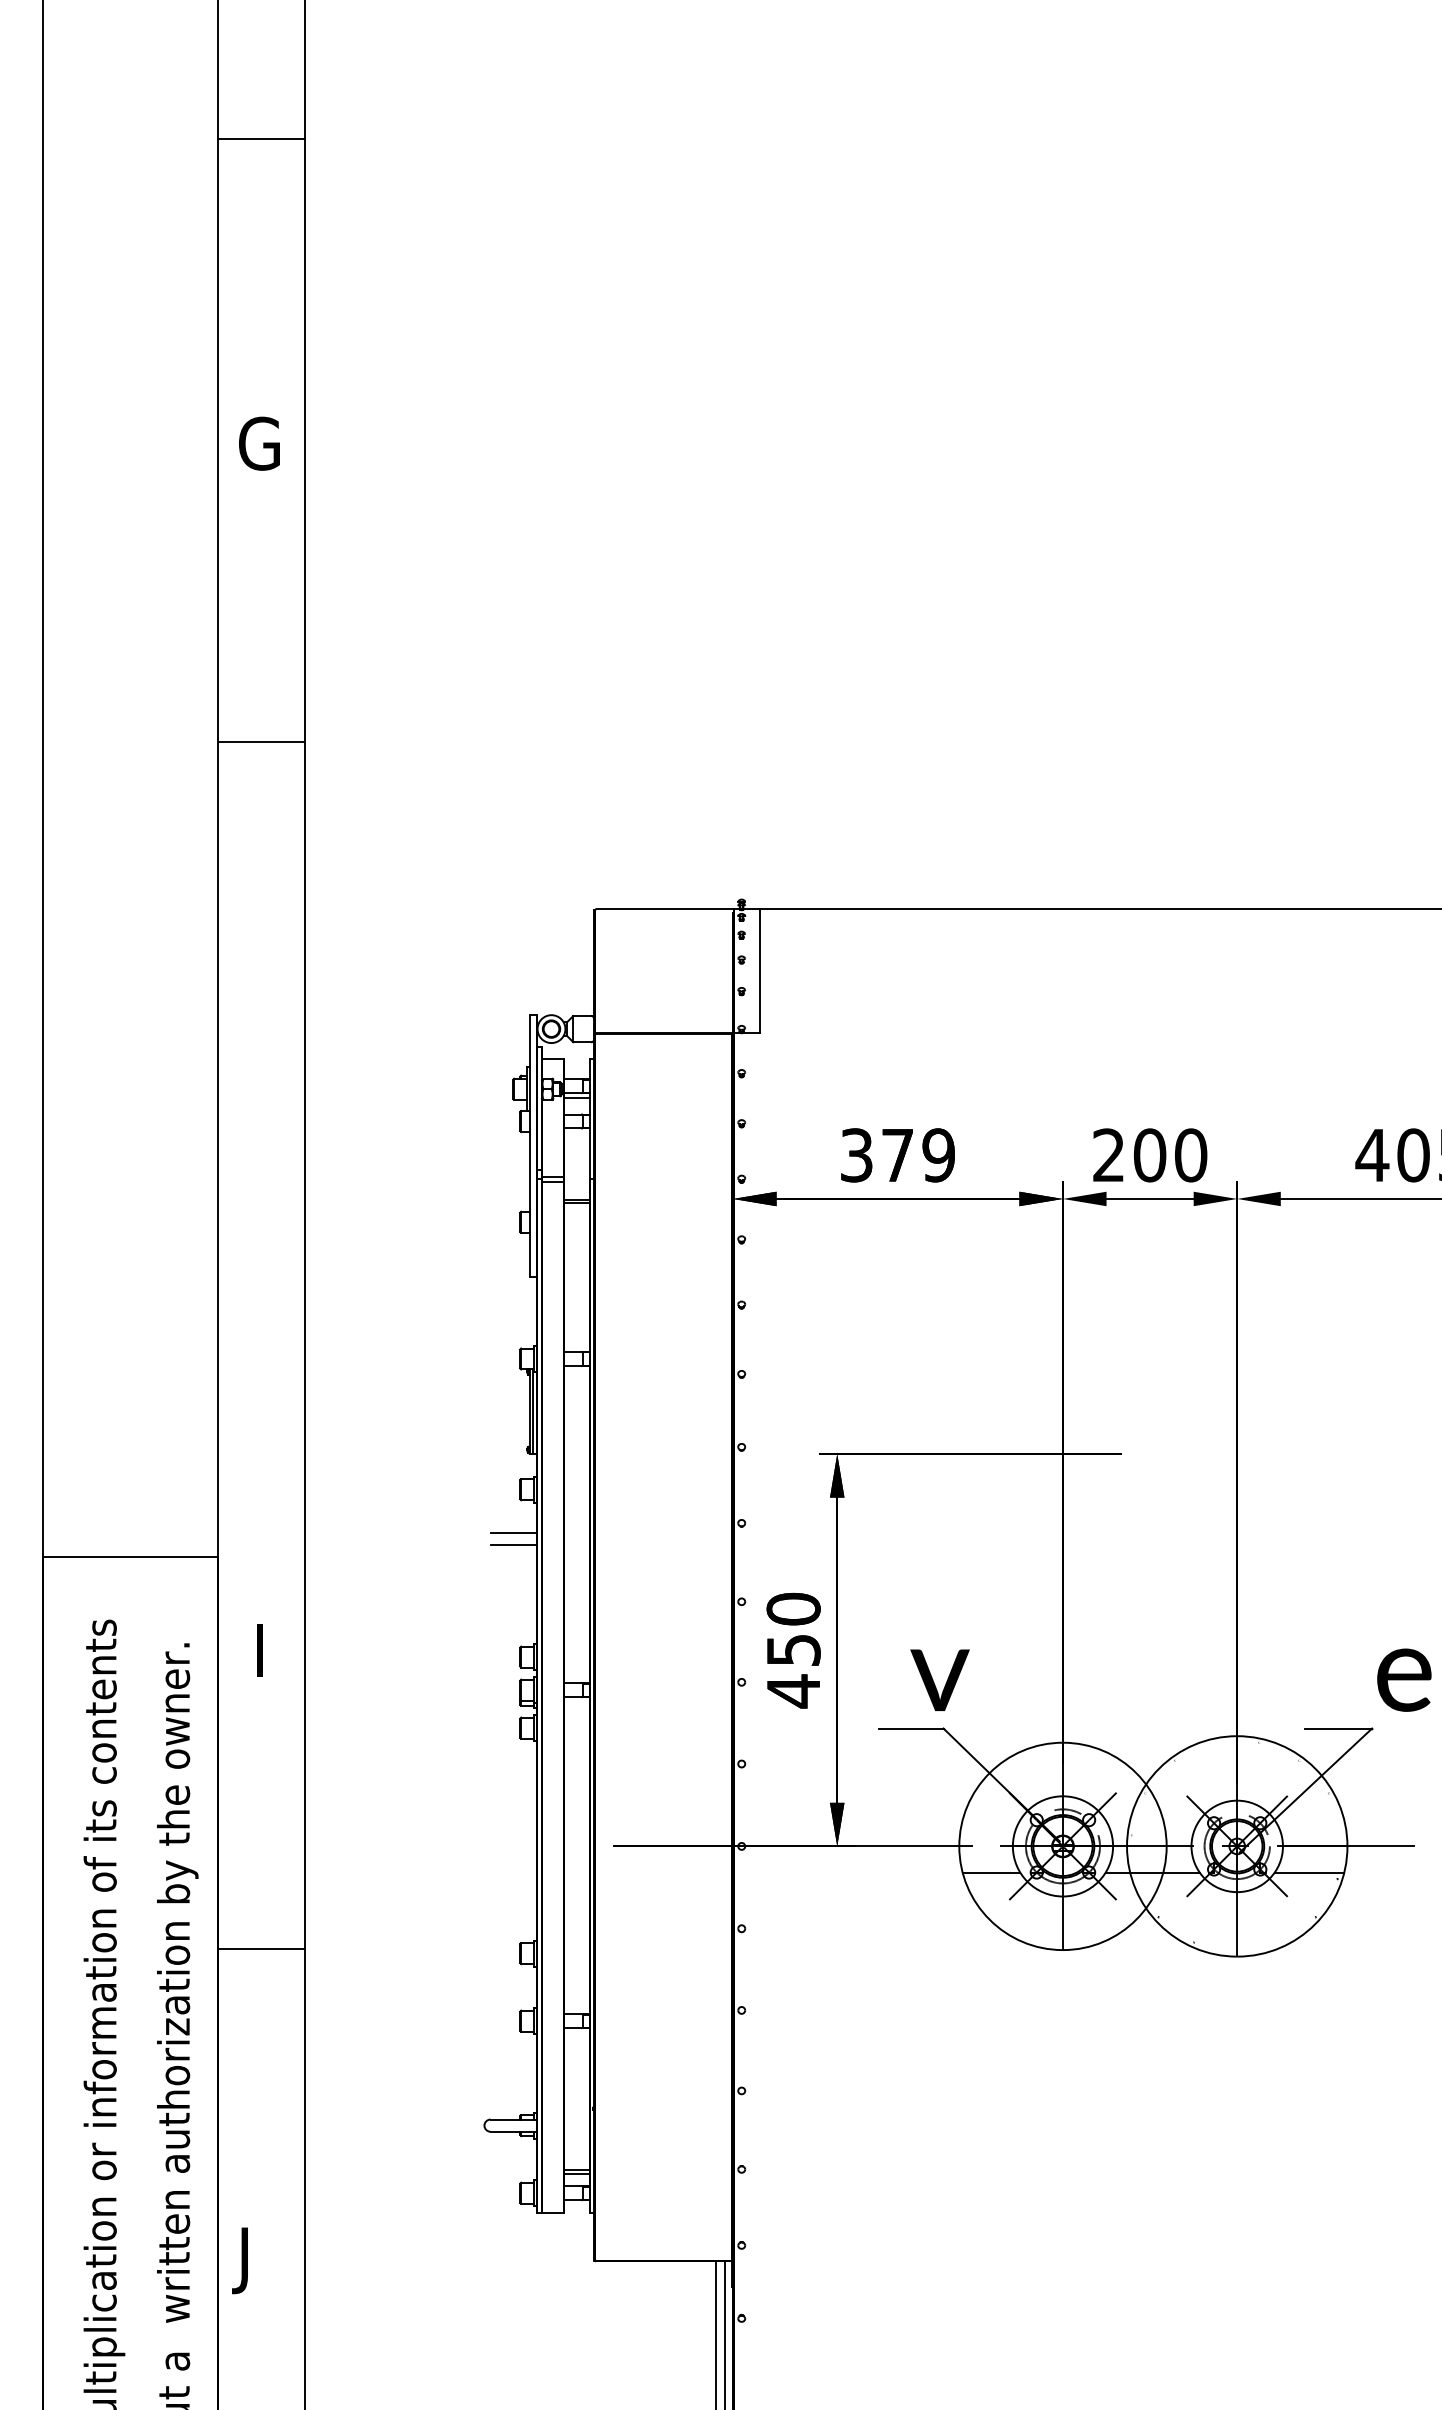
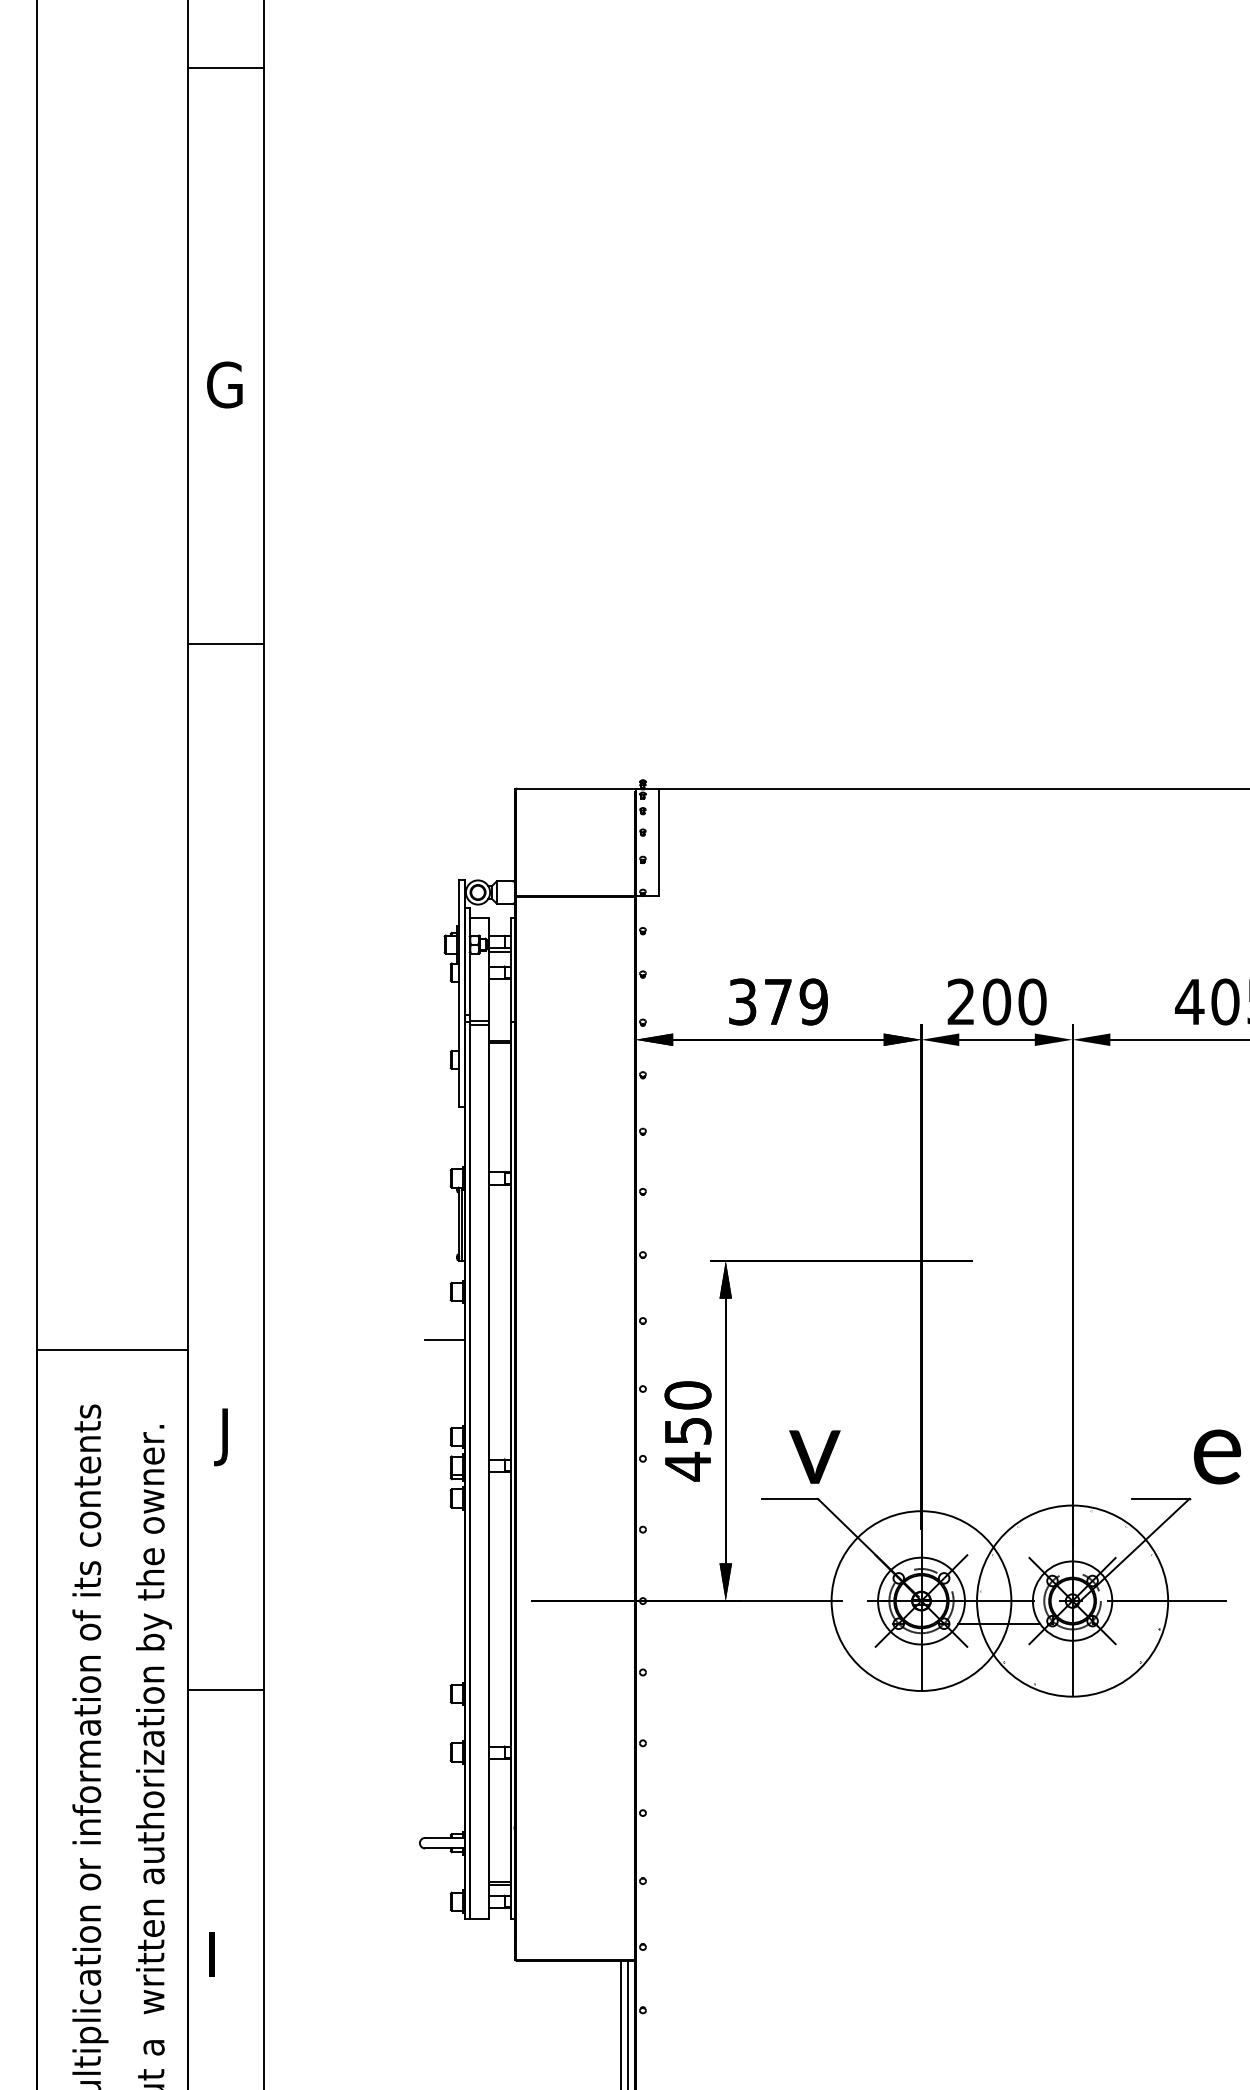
line: (260, 139) -> (225, 68), moved
line: (513, 1533) -> (445, 1329), removed
text: (254, 1657) -> (220, 1437), I -> J
line: (991, 1872) -> (859, 1623), removed
line: (1309, 1872) -> (1135, 1623), removed
text: (239, 2260) -> (207, 1960), J -> I

